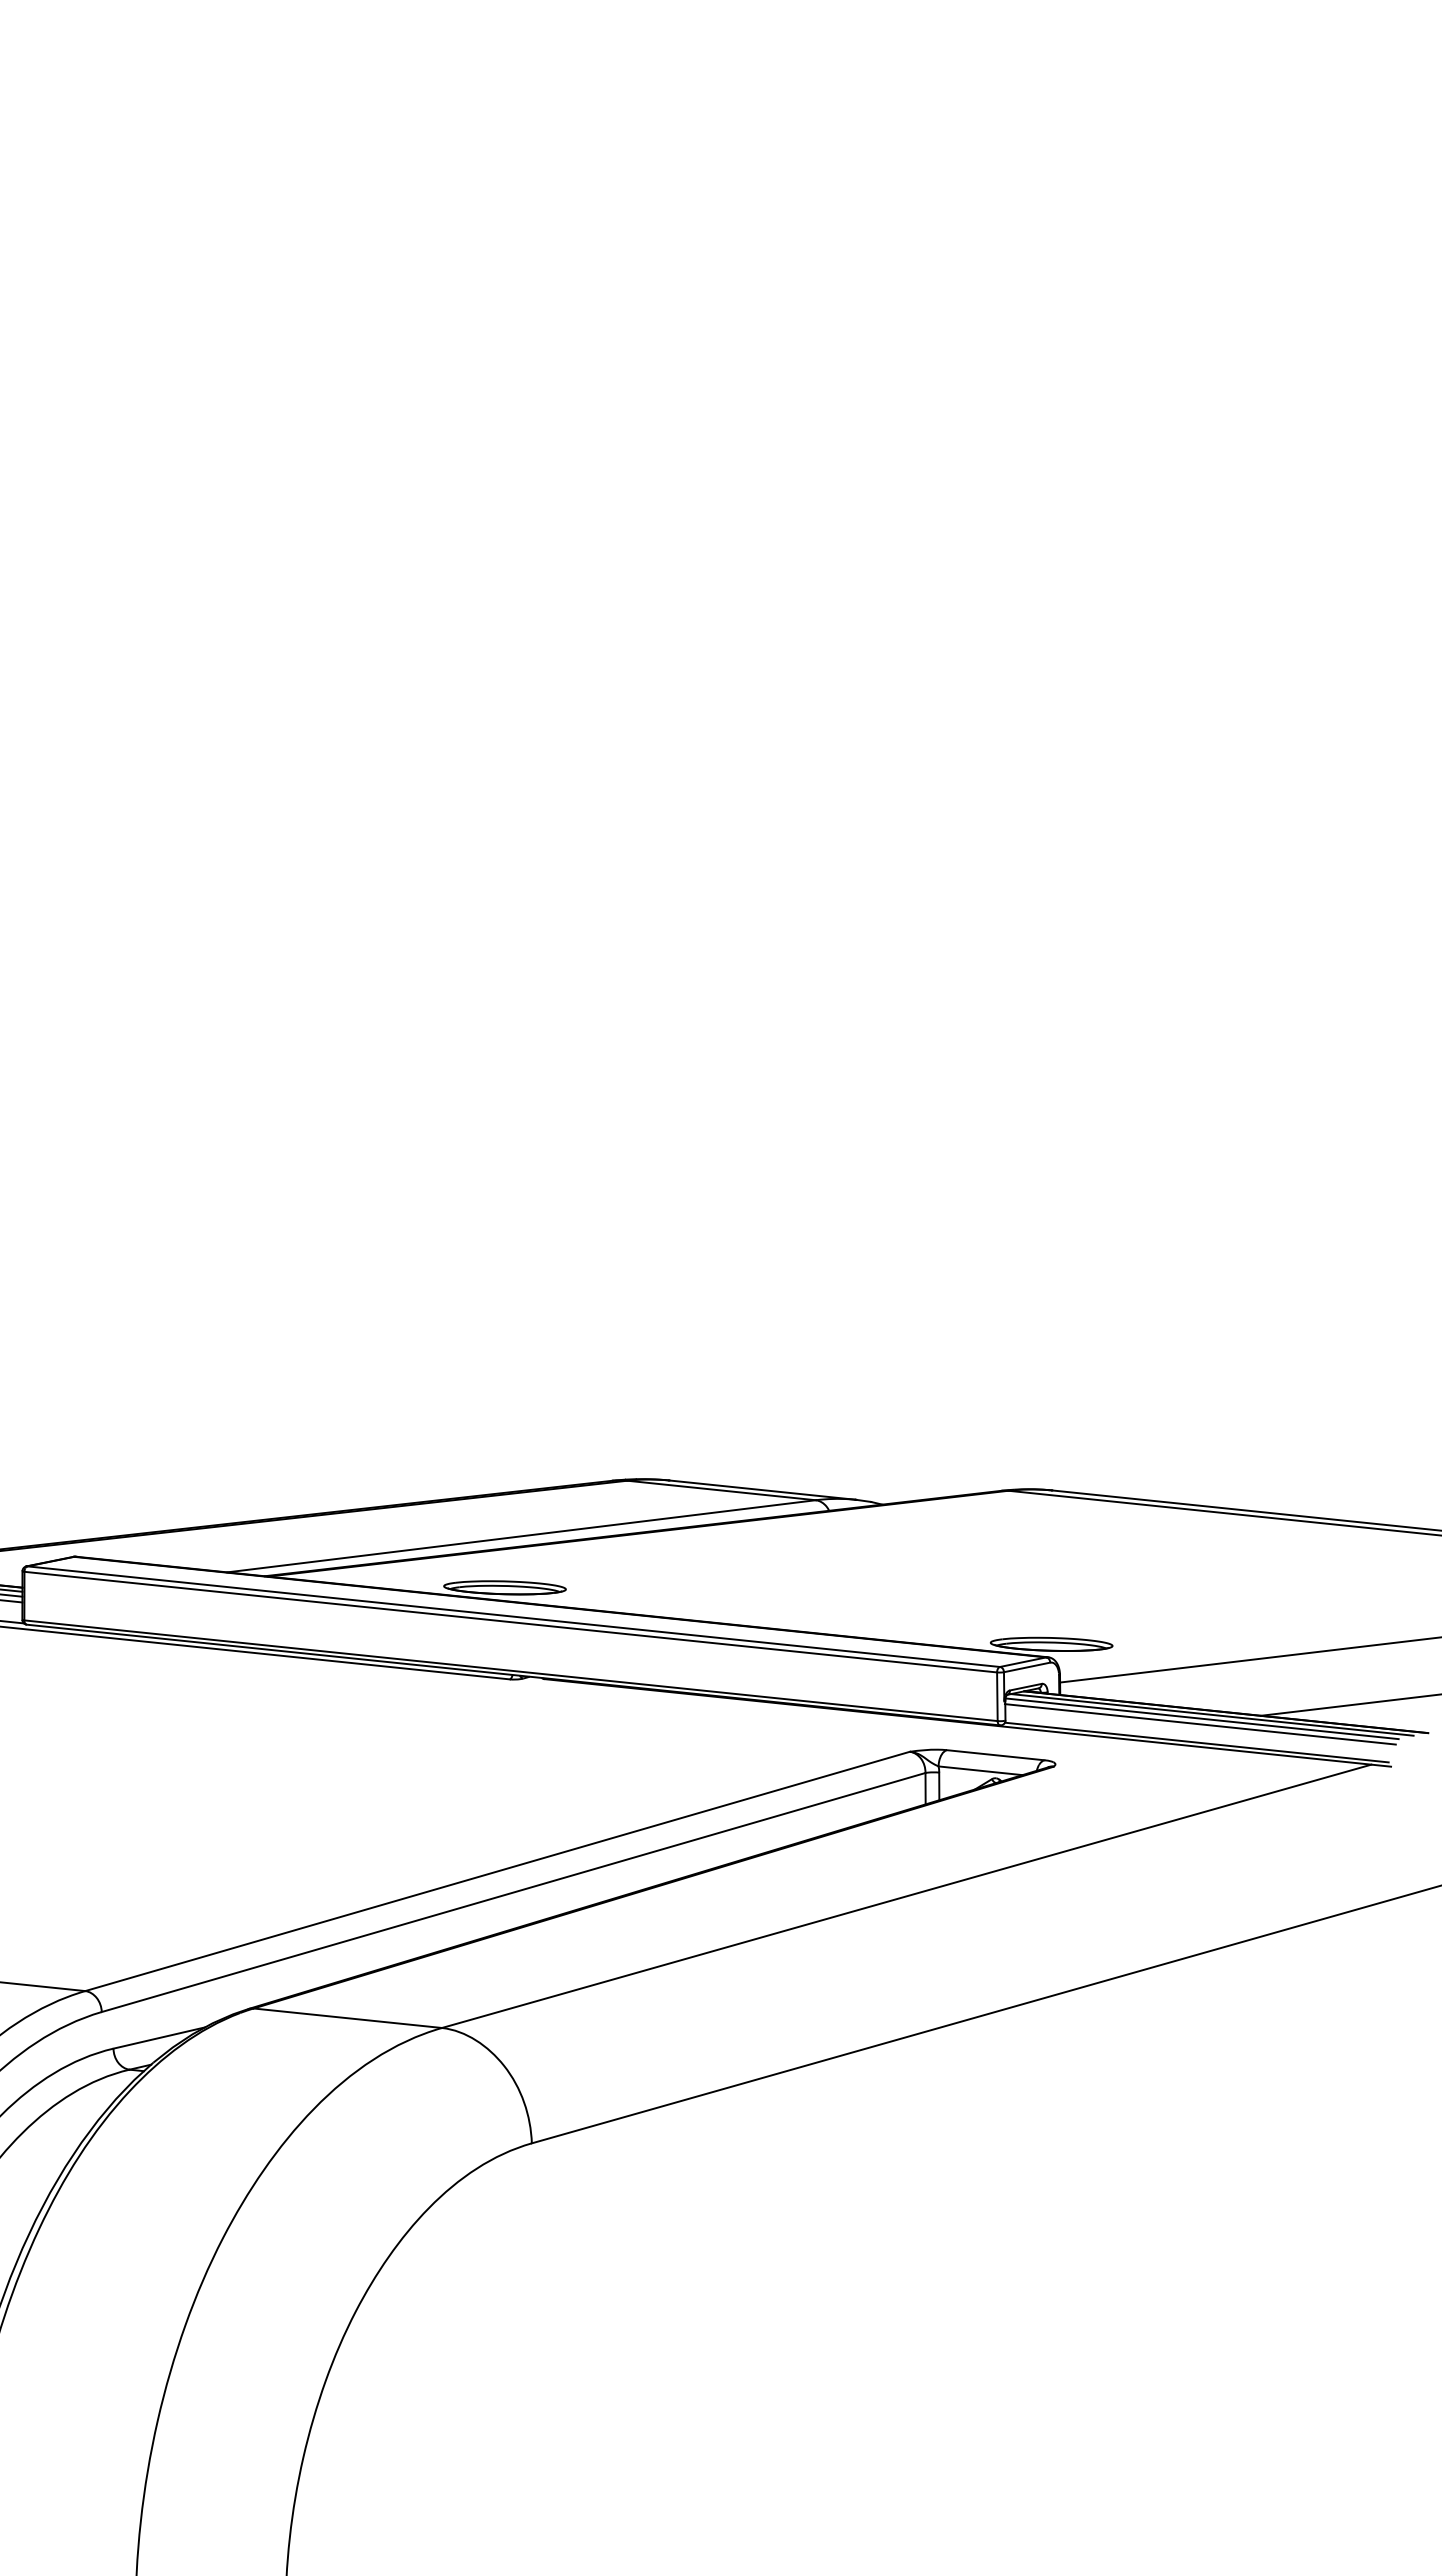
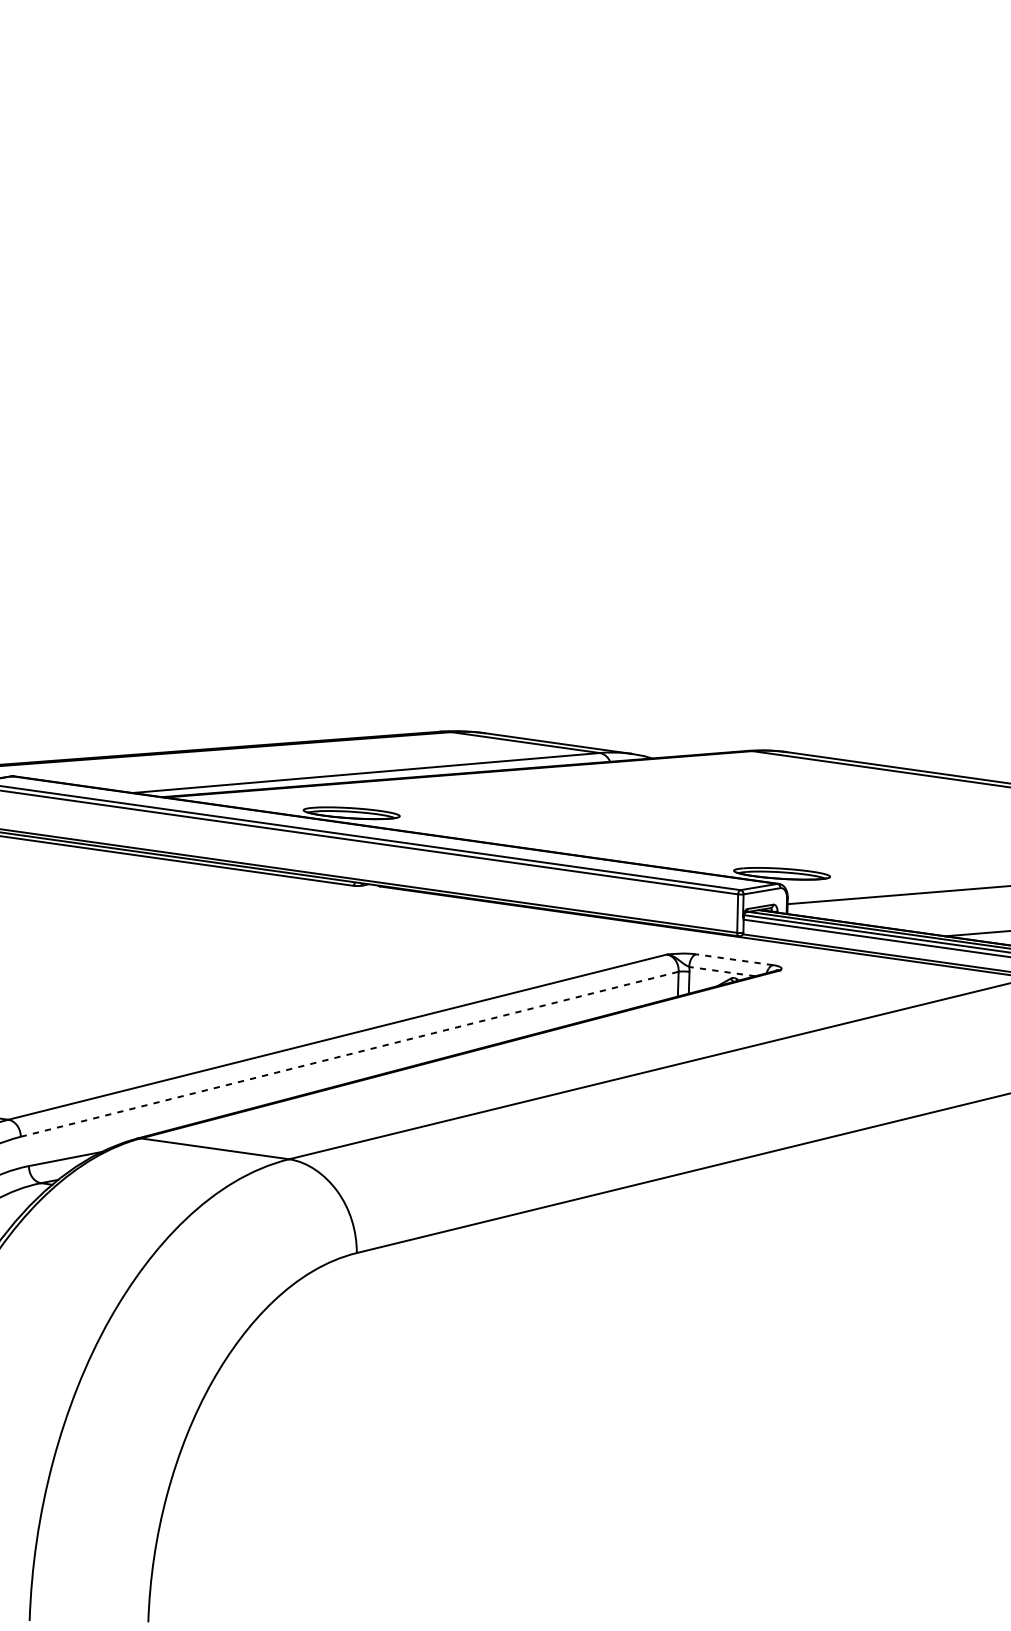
line: (995, 1755) -> (734, 959), solid -> dashed
line: (980, 1770) -> (722, 971), solid -> dashed
line: (513, 1892) -> (349, 1054), solid -> dashed

